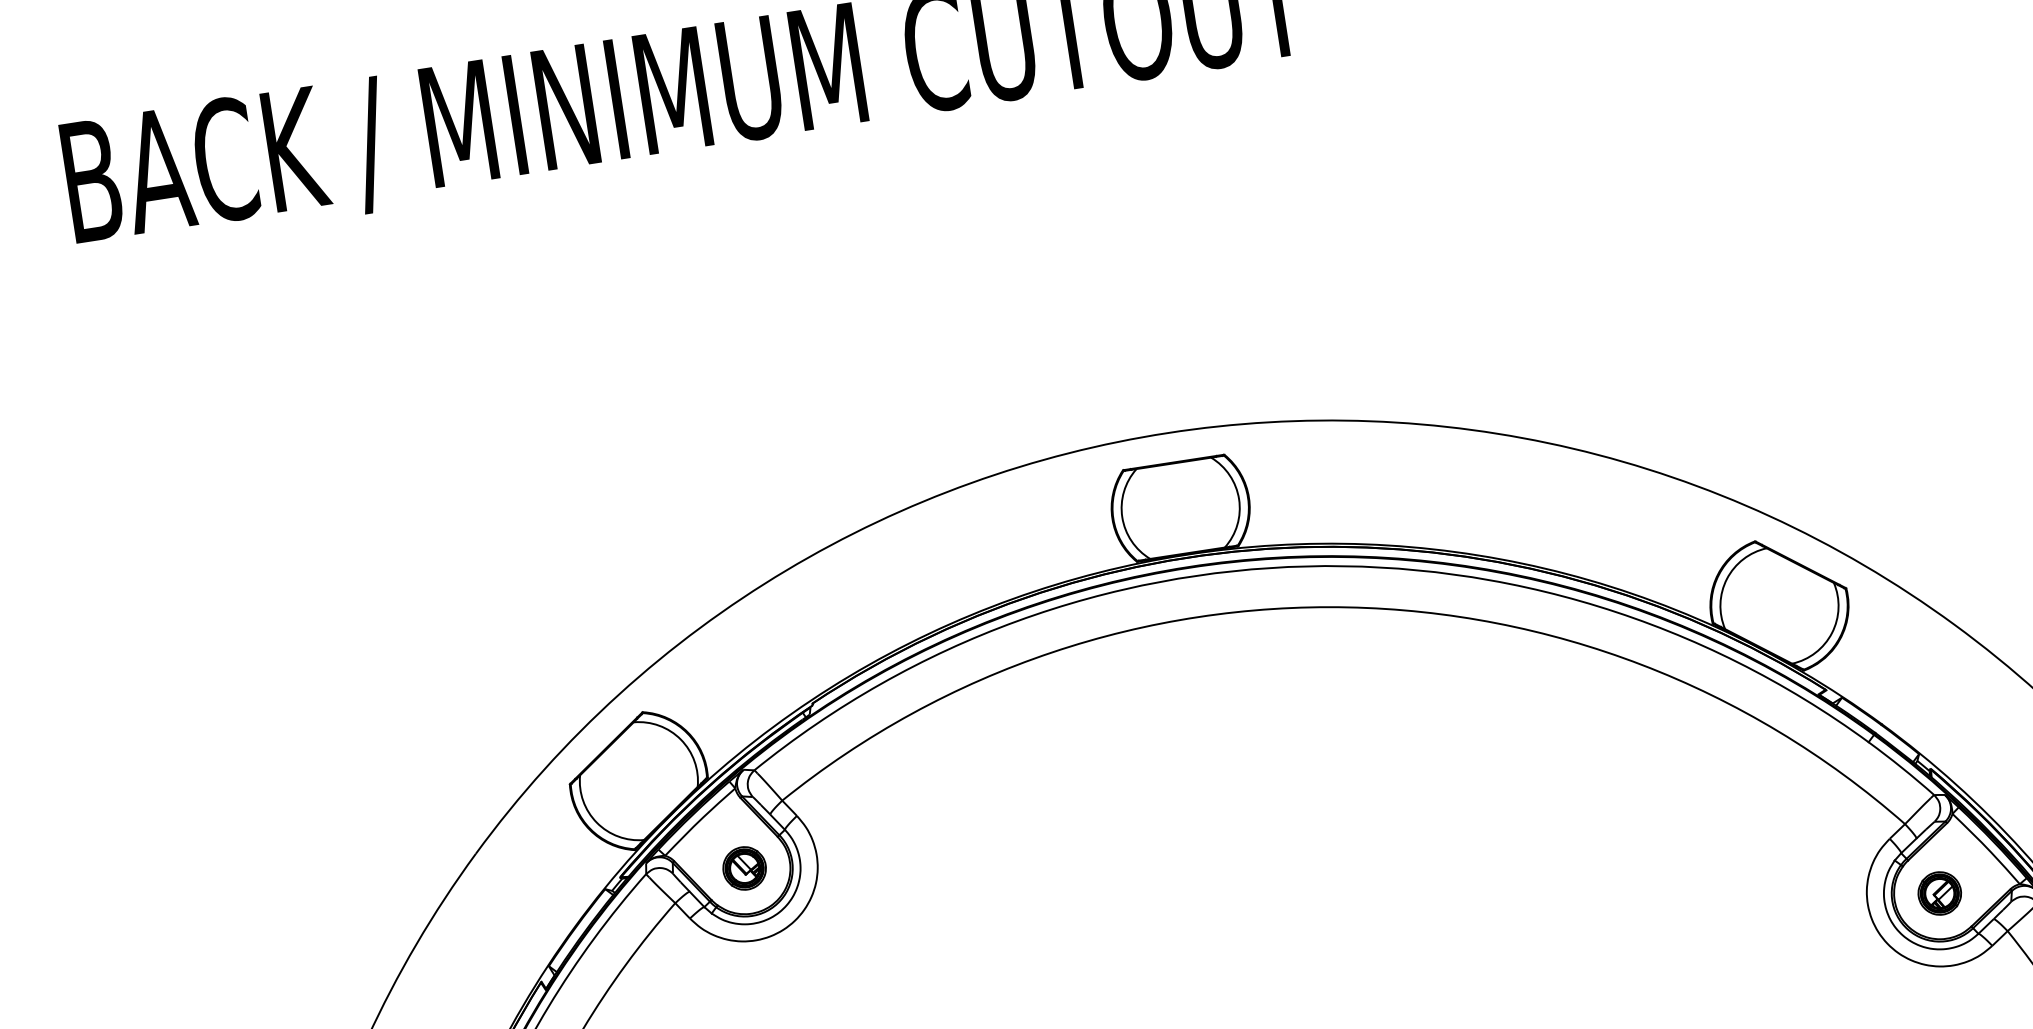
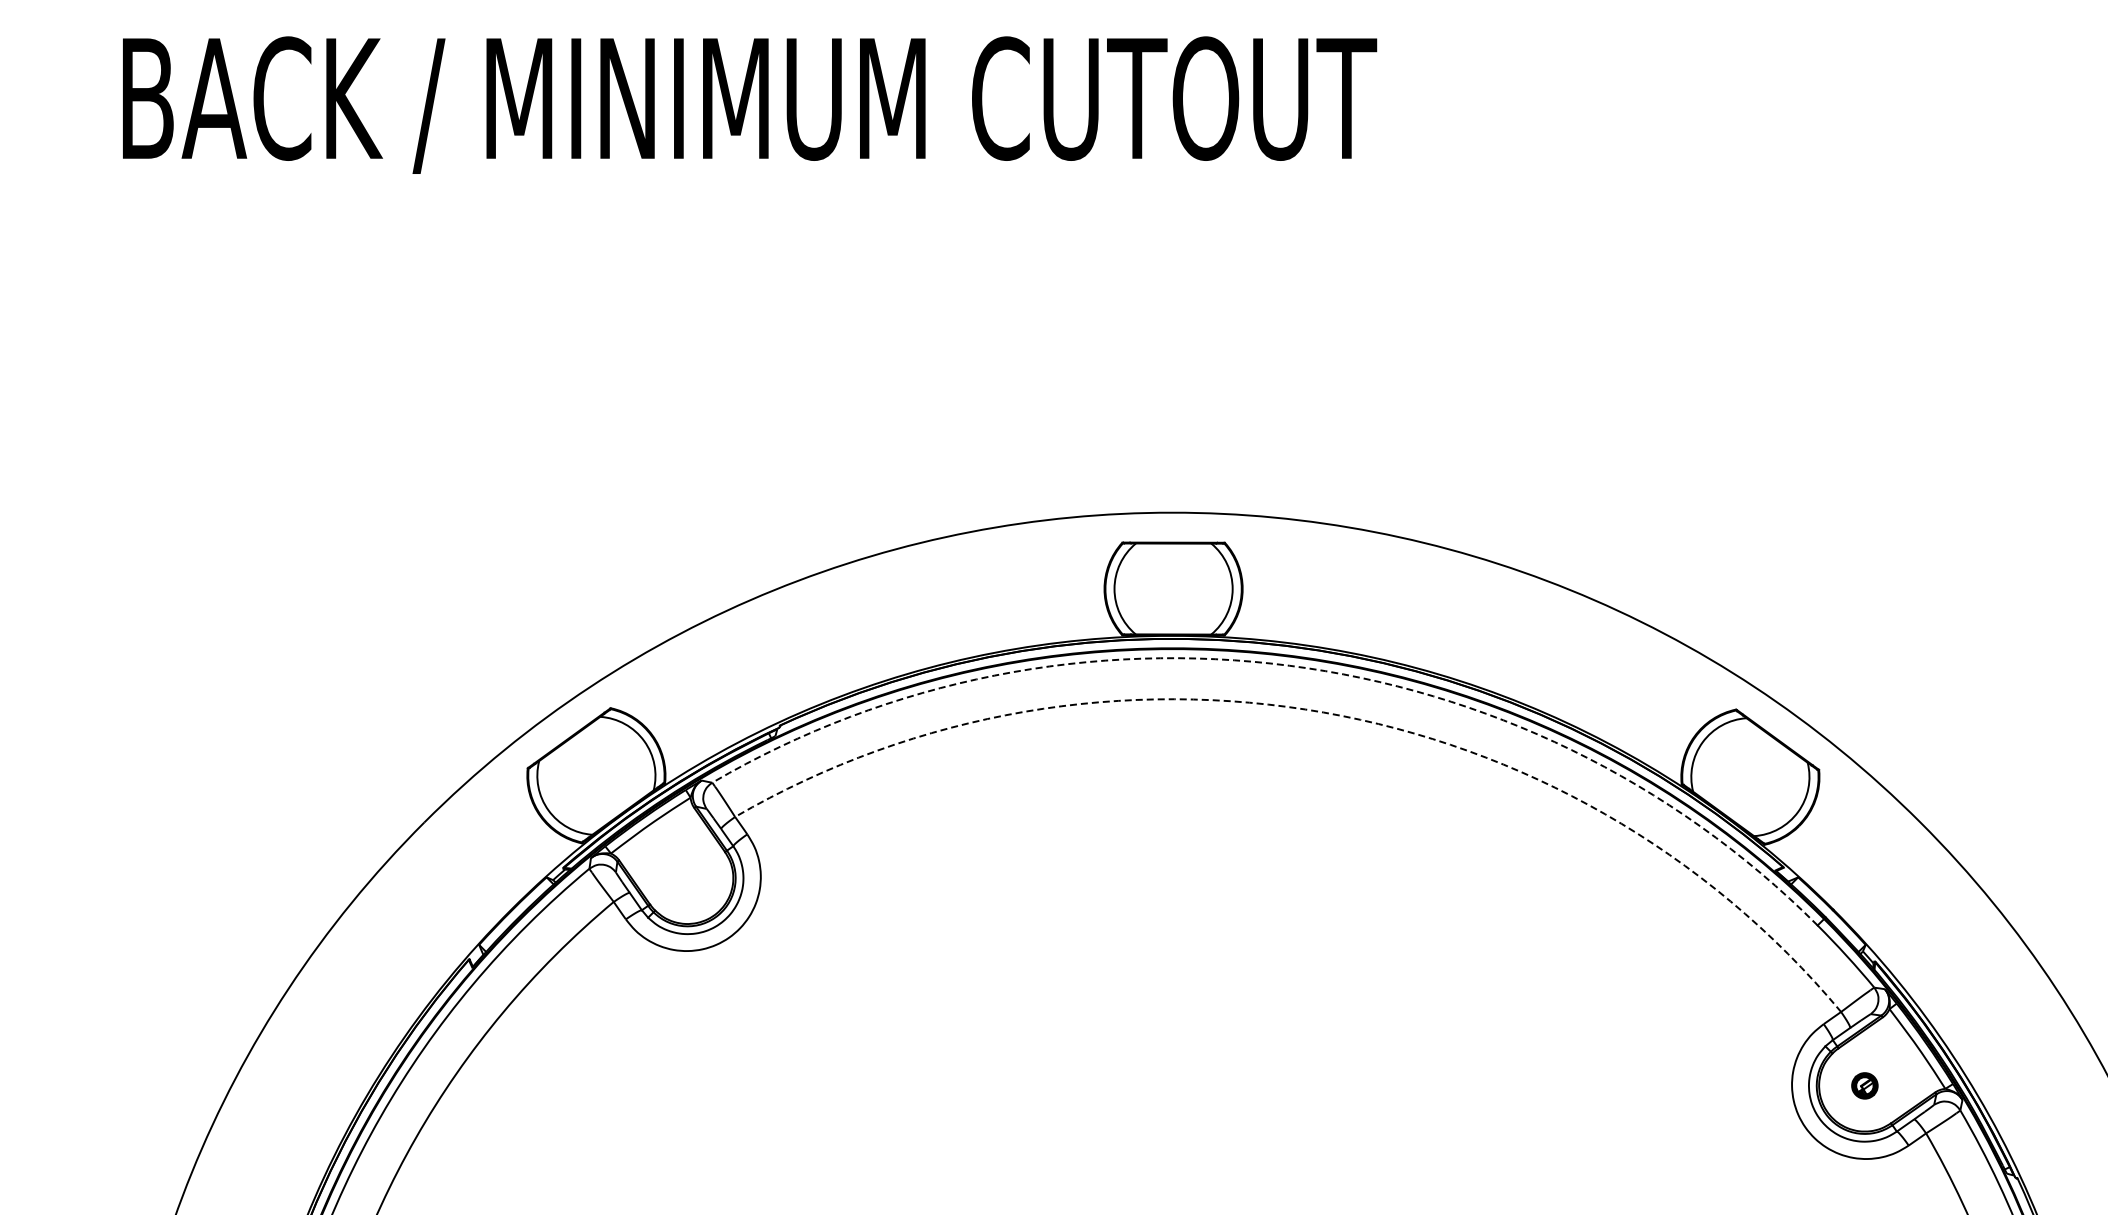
arc: (1306, 566) -> (1289, 665), solid -> dashed
arc: (1347, 607) -> (1323, 712), solid -> dashed
part: (744, 868) -> (687, 878), removed
part: (1939, 893) -> (1864, 1085), size x0.6

